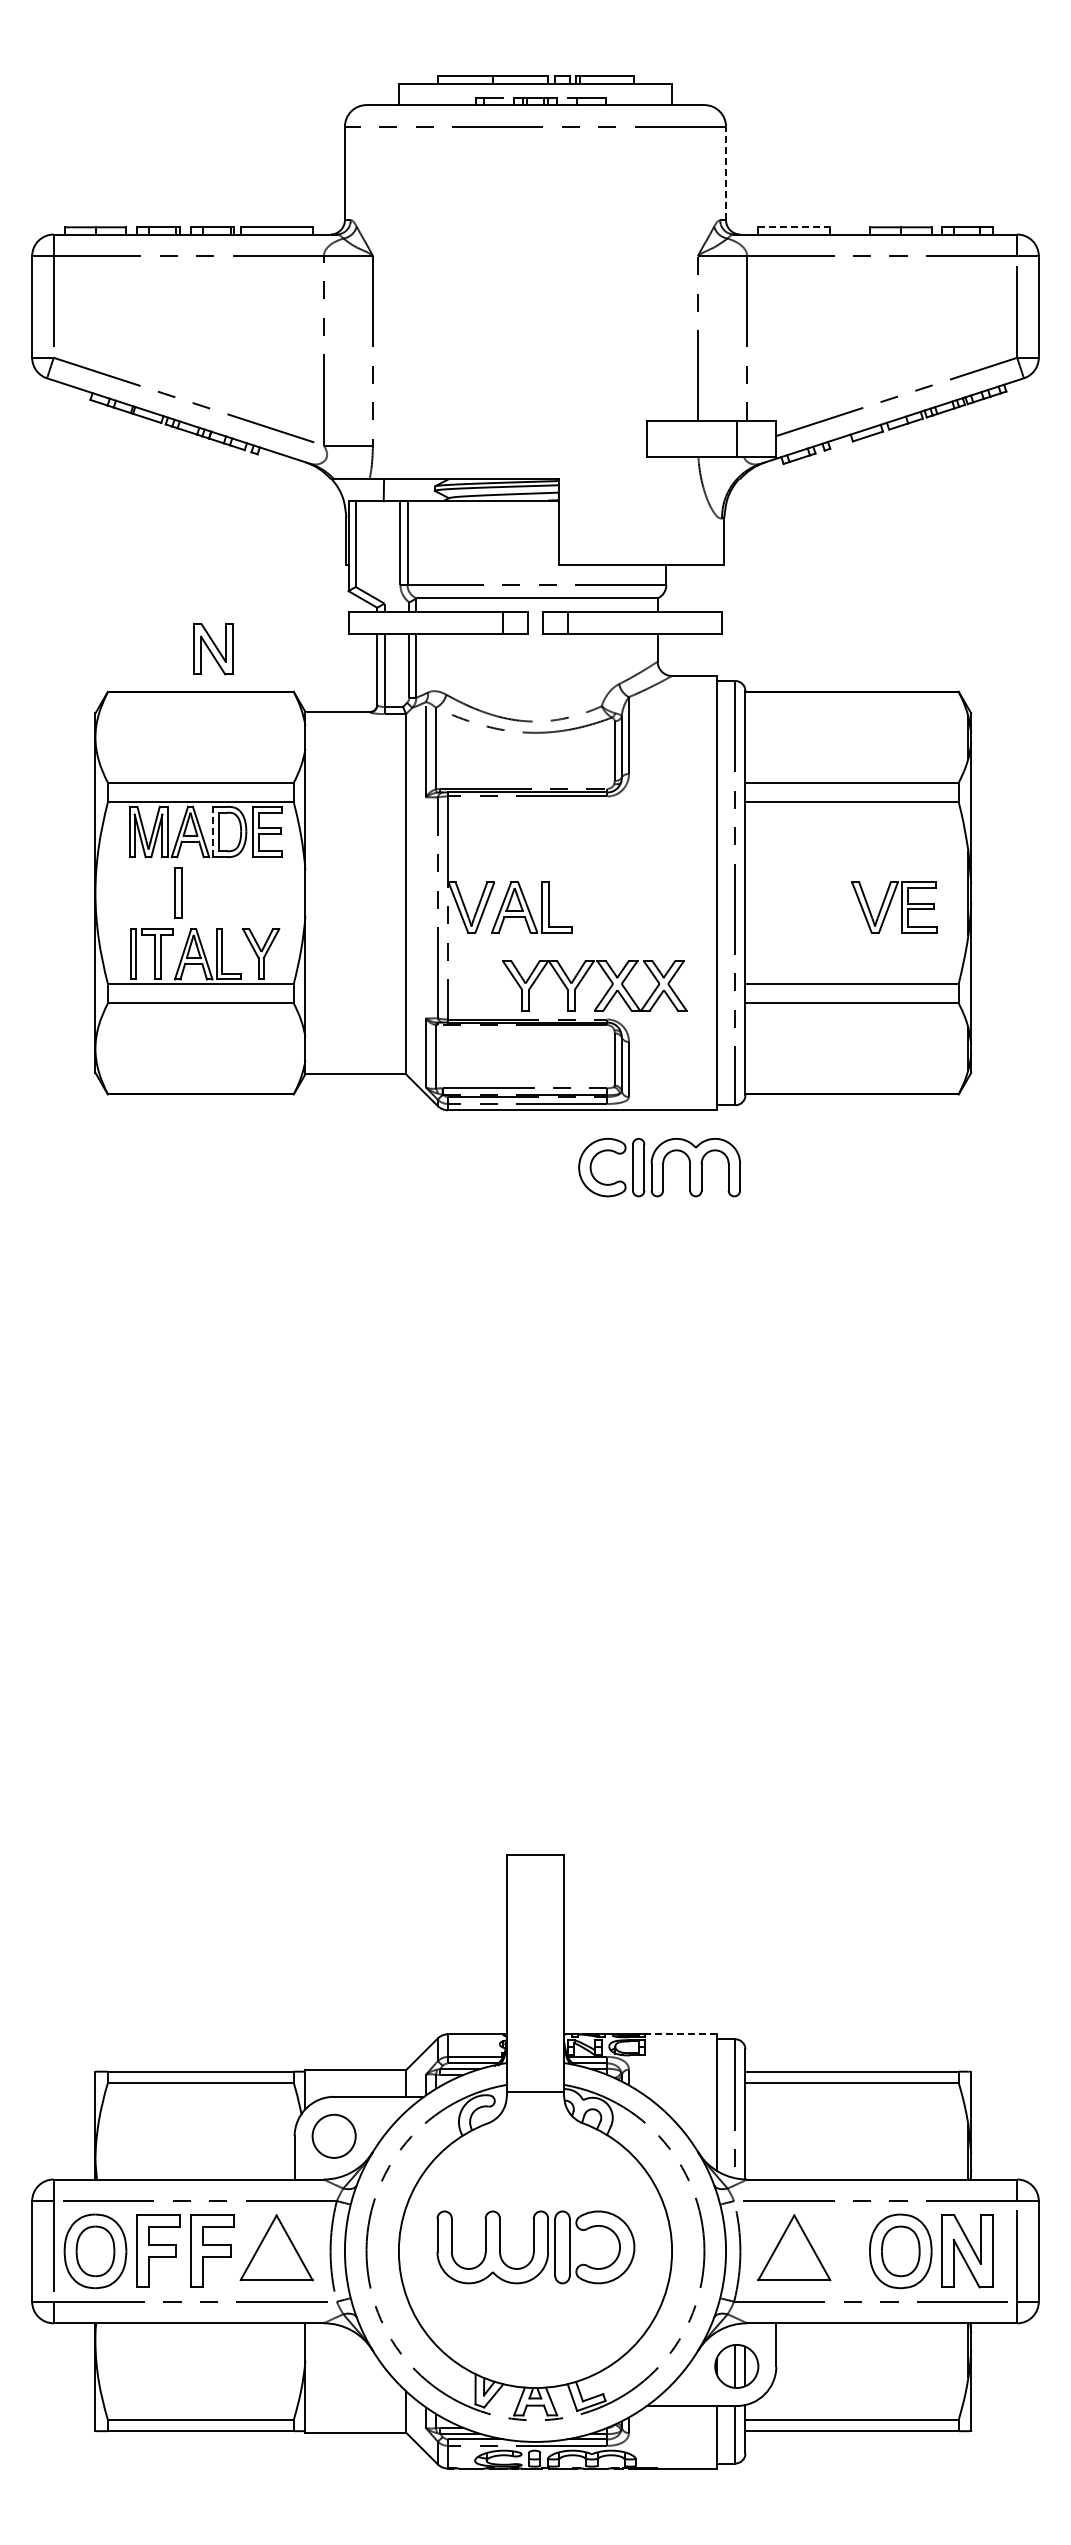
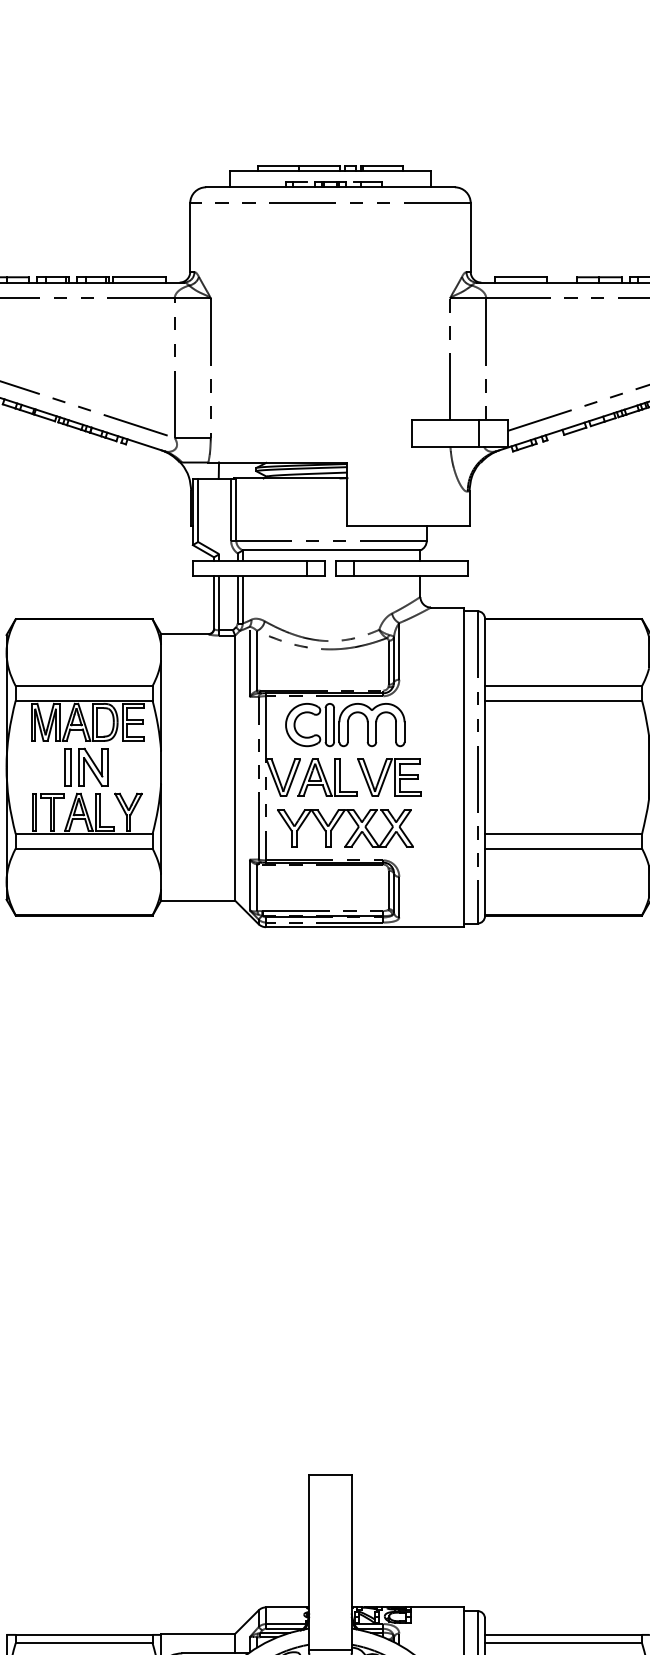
line: (726, 173) -> (471, 237), dashed -> solid
line: (794, 227) -> (521, 277), dashed -> solid
part: (213, 648) -> (93, 766), moved
line: (213, 831) -> (93, 722), dashed -> solid
part: (894, 907) -> (389, 777), moved
part: (584, 977) -> (337, 822), moved
part: (659, 1167) -> (345, 724), moved
line: (680, 2034) -> (437, 1607), dashed -> solid

